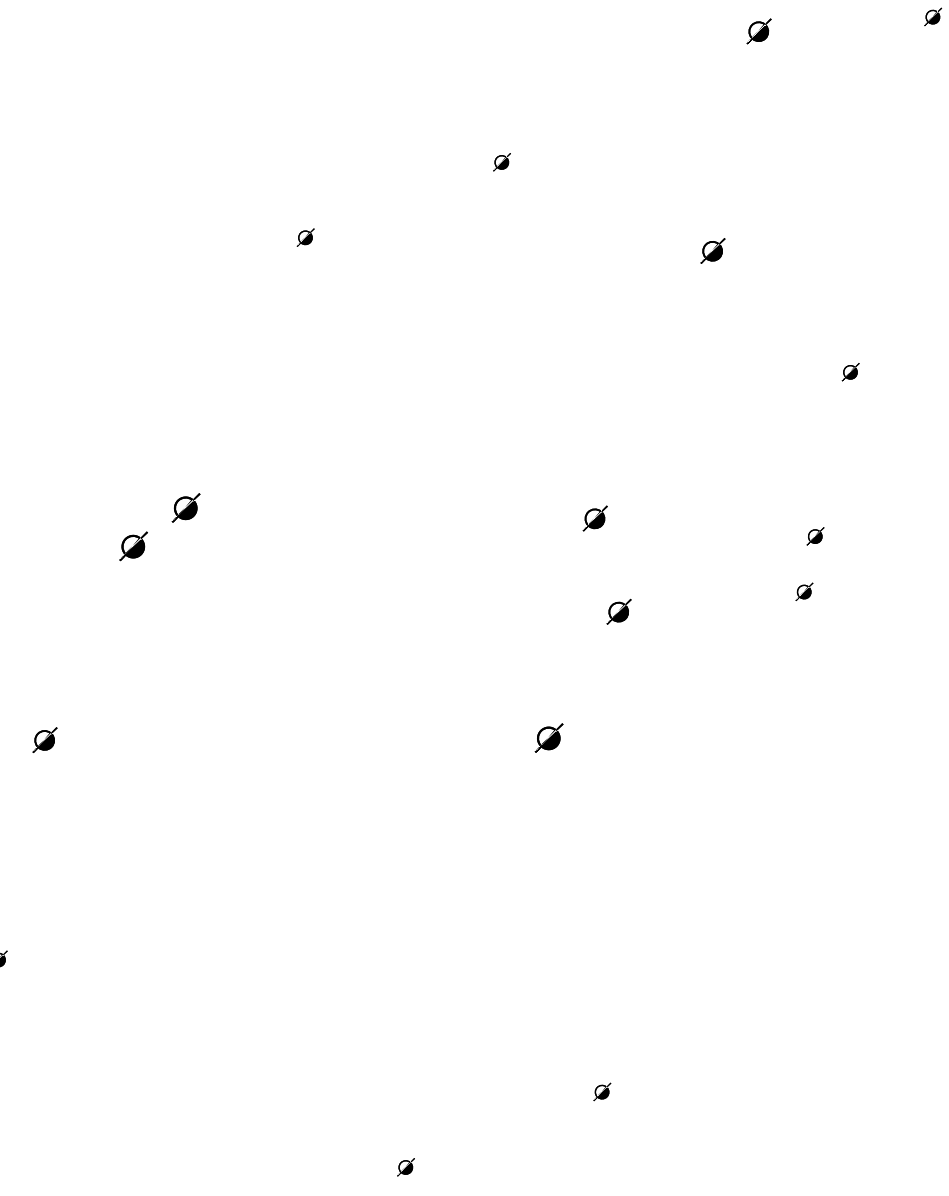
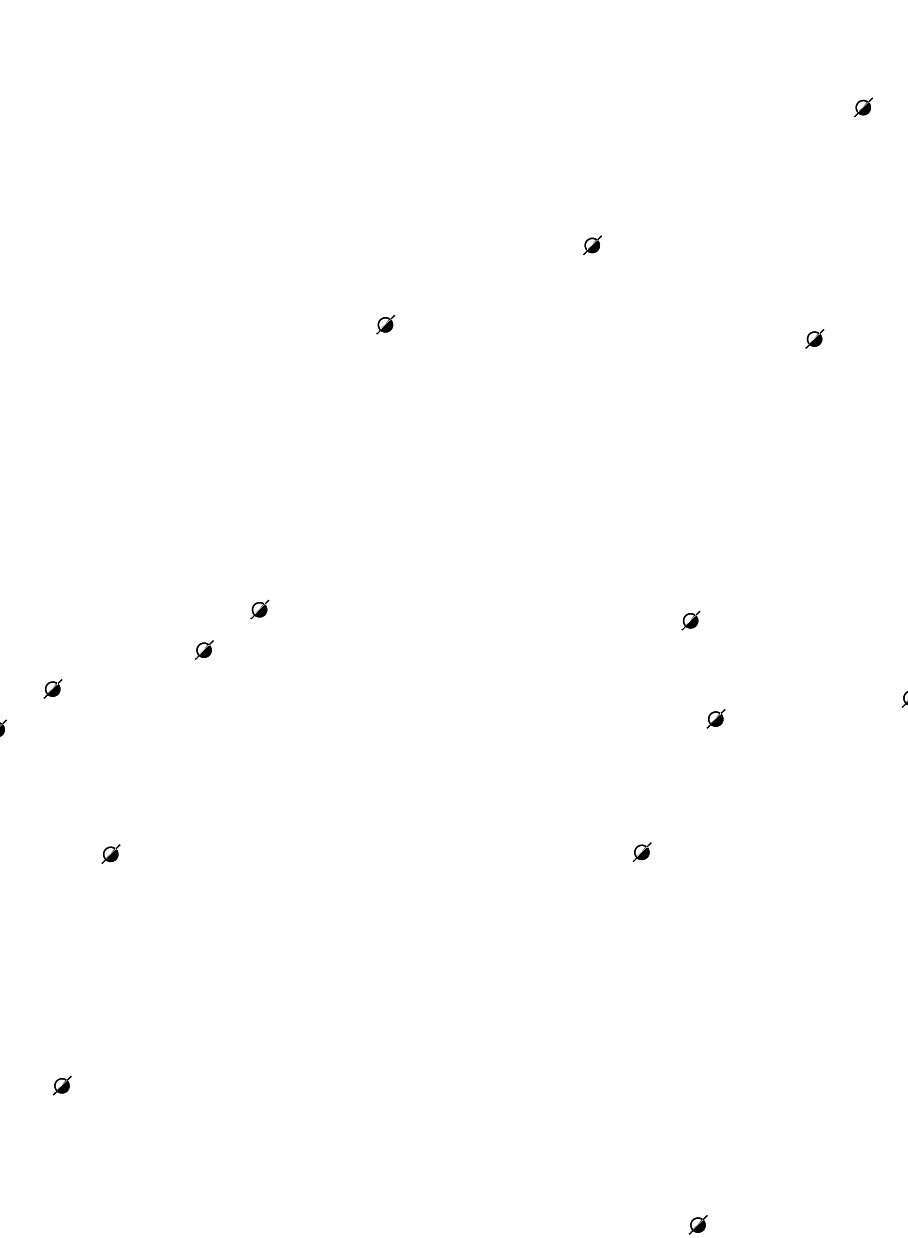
part: (759, 31) -> (863, 107), size x0.71
part: (712, 251) -> (814, 339), size x0.71
part: (186, 507) -> (260, 609), size x0.62
part: (595, 518) -> (691, 620), size x0.71
part: (133, 546) -> (204, 650), size x0.62
part: (619, 611) -> (716, 718), size x0.71
part: (548, 738) -> (641, 852), size x0.62
part: (44, 739) -> (110, 853), size x0.71

